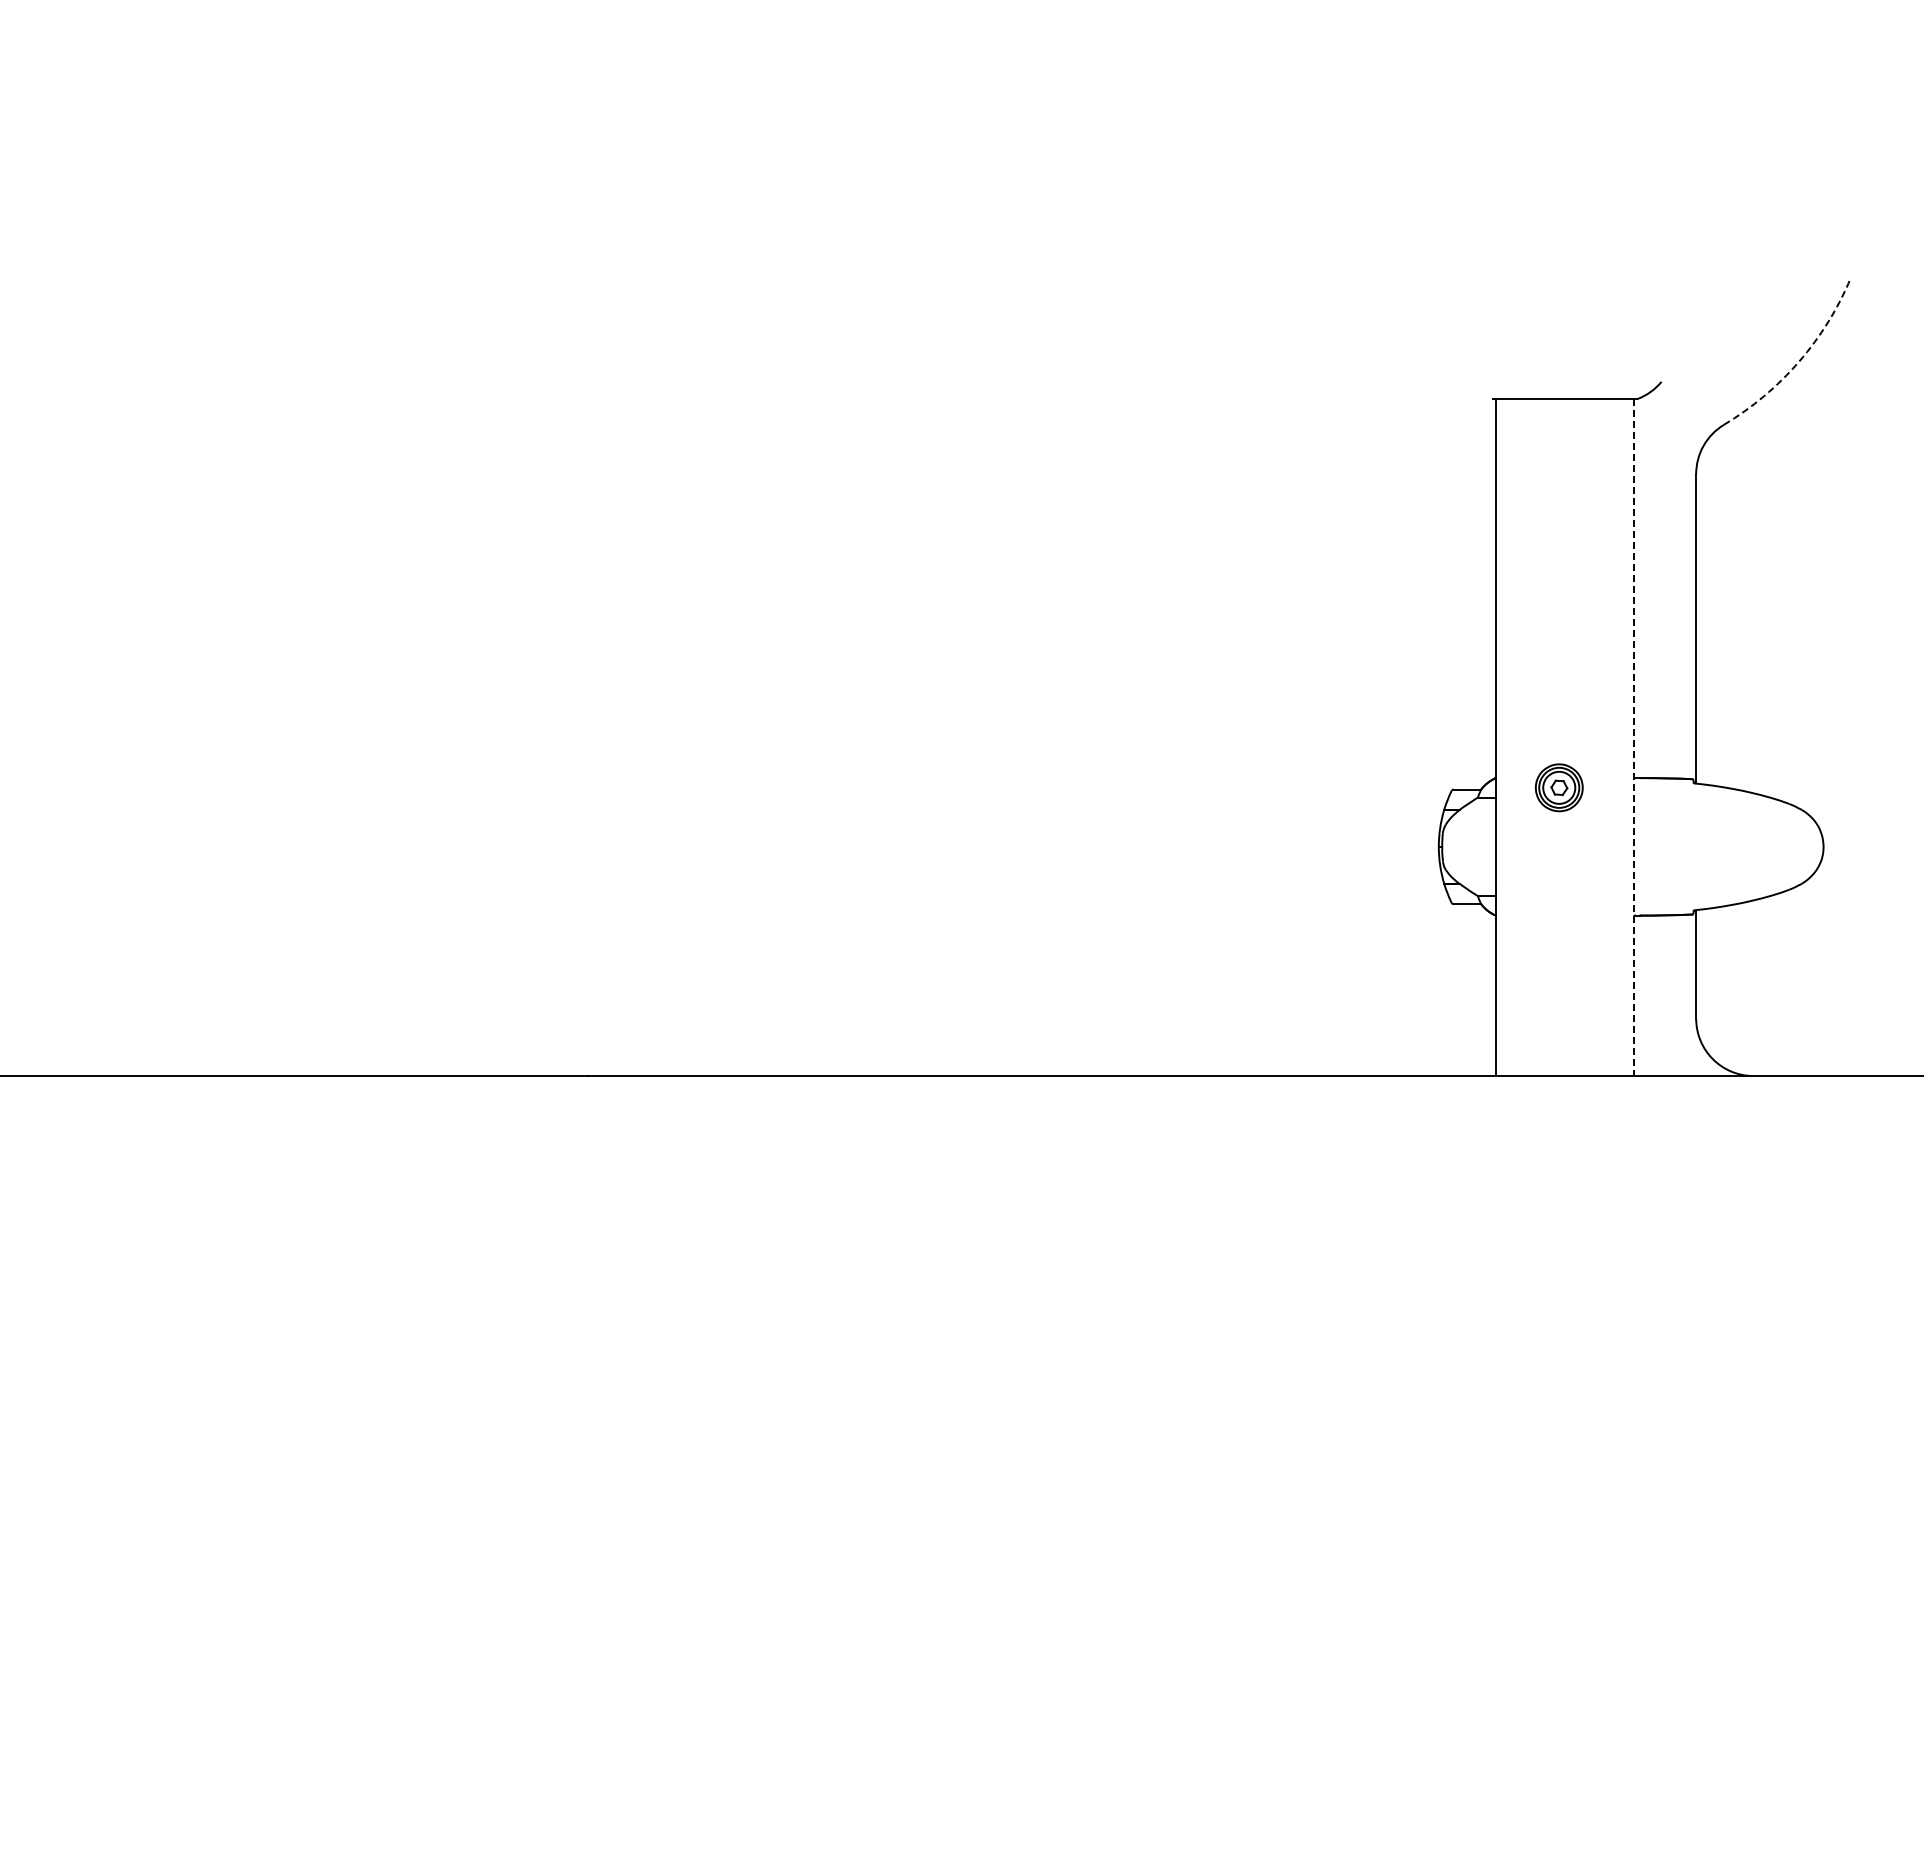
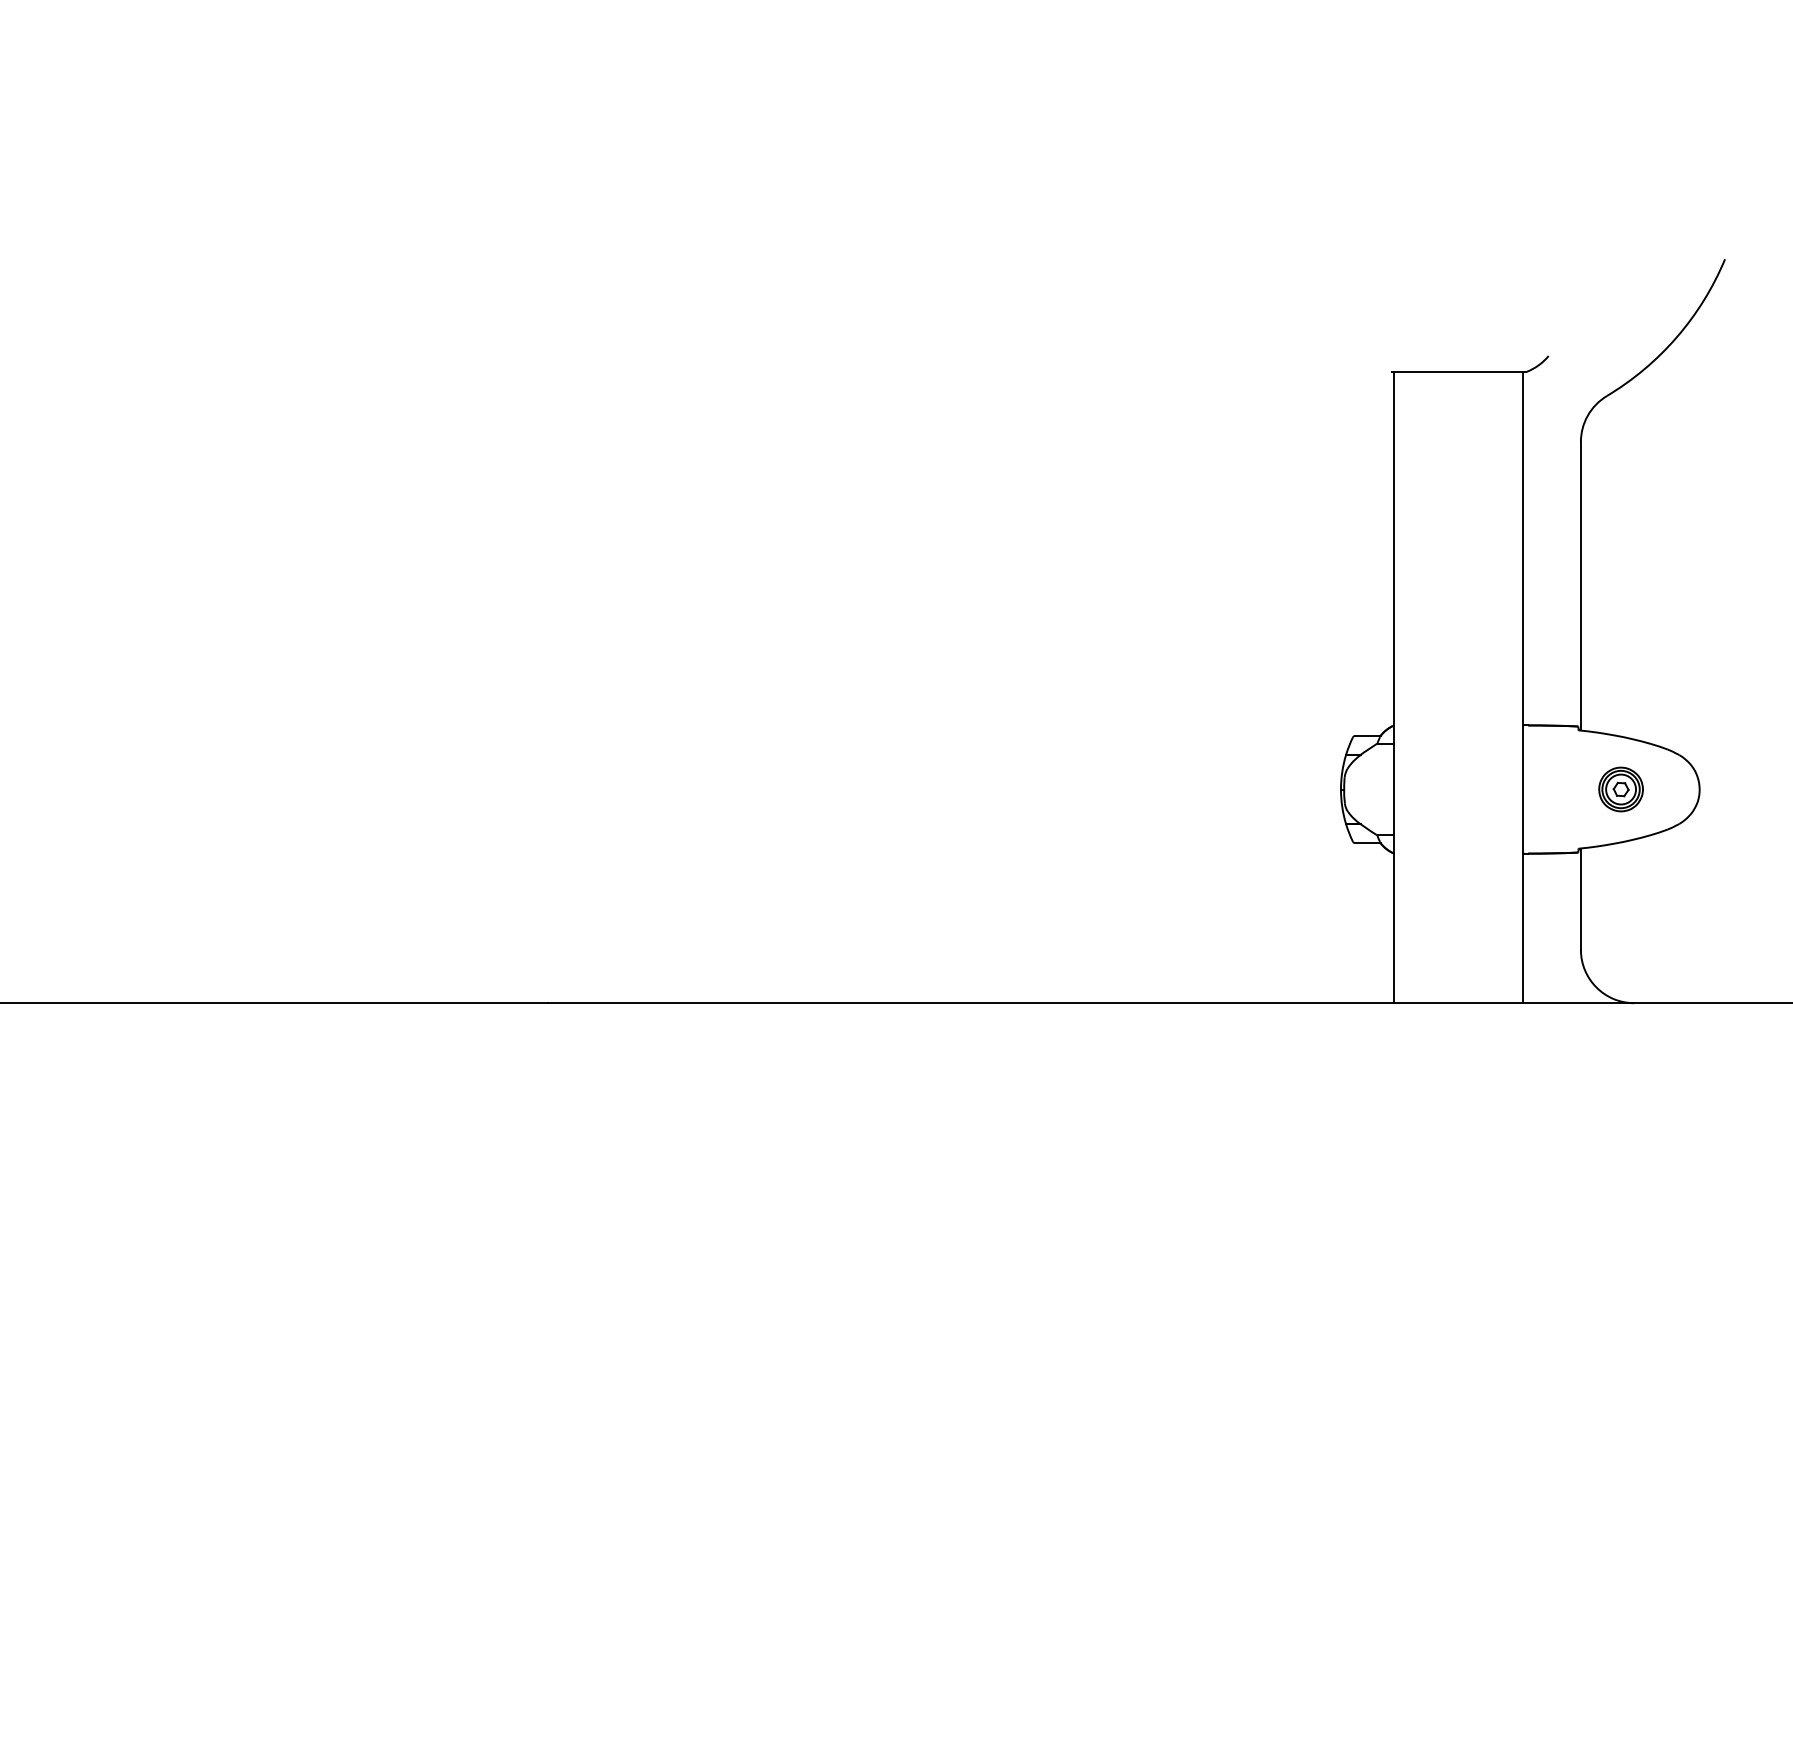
arc: (1799, 361) -> (1677, 337), dashed -> solid
line: (1634, 737) -> (1523, 687), dashed -> solid
part: (1558, 787) -> (1620, 789), moved

